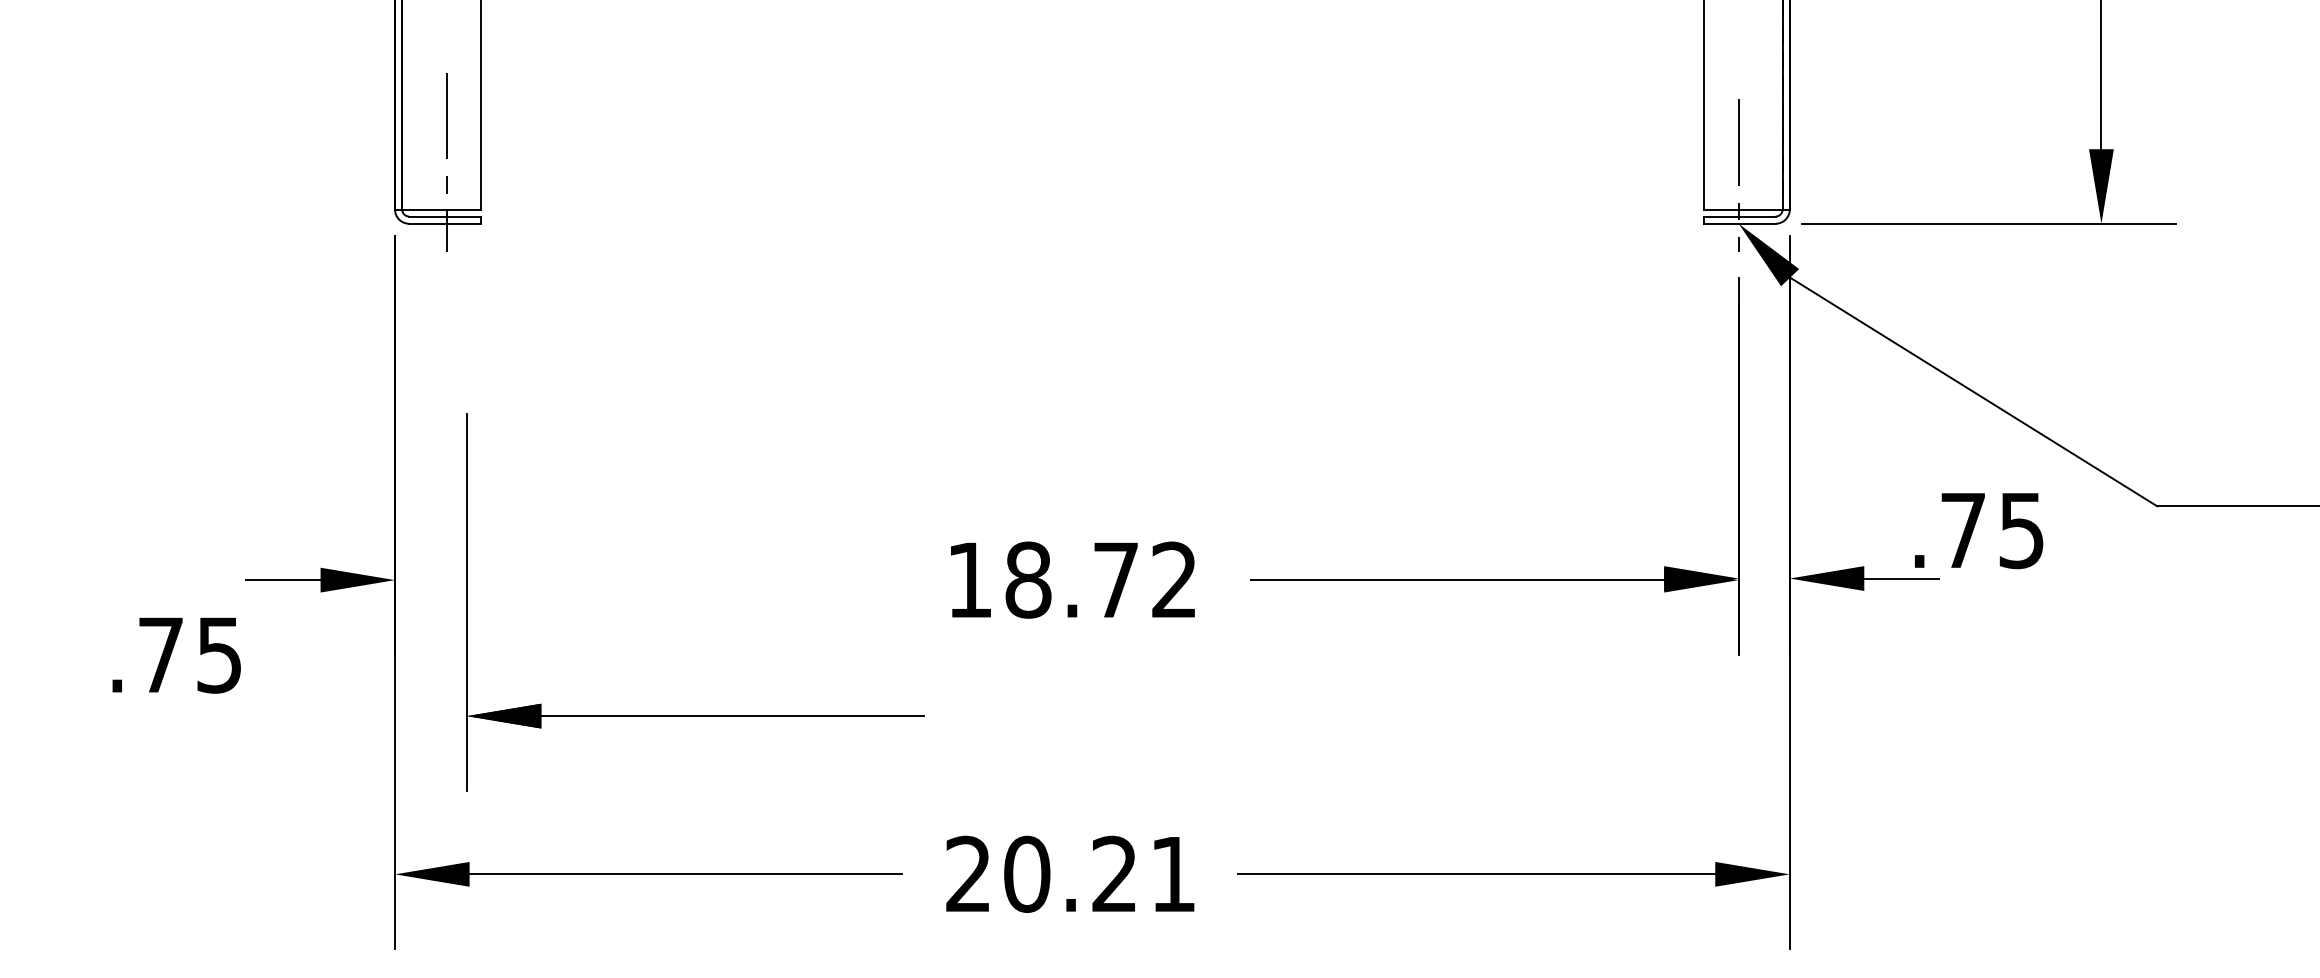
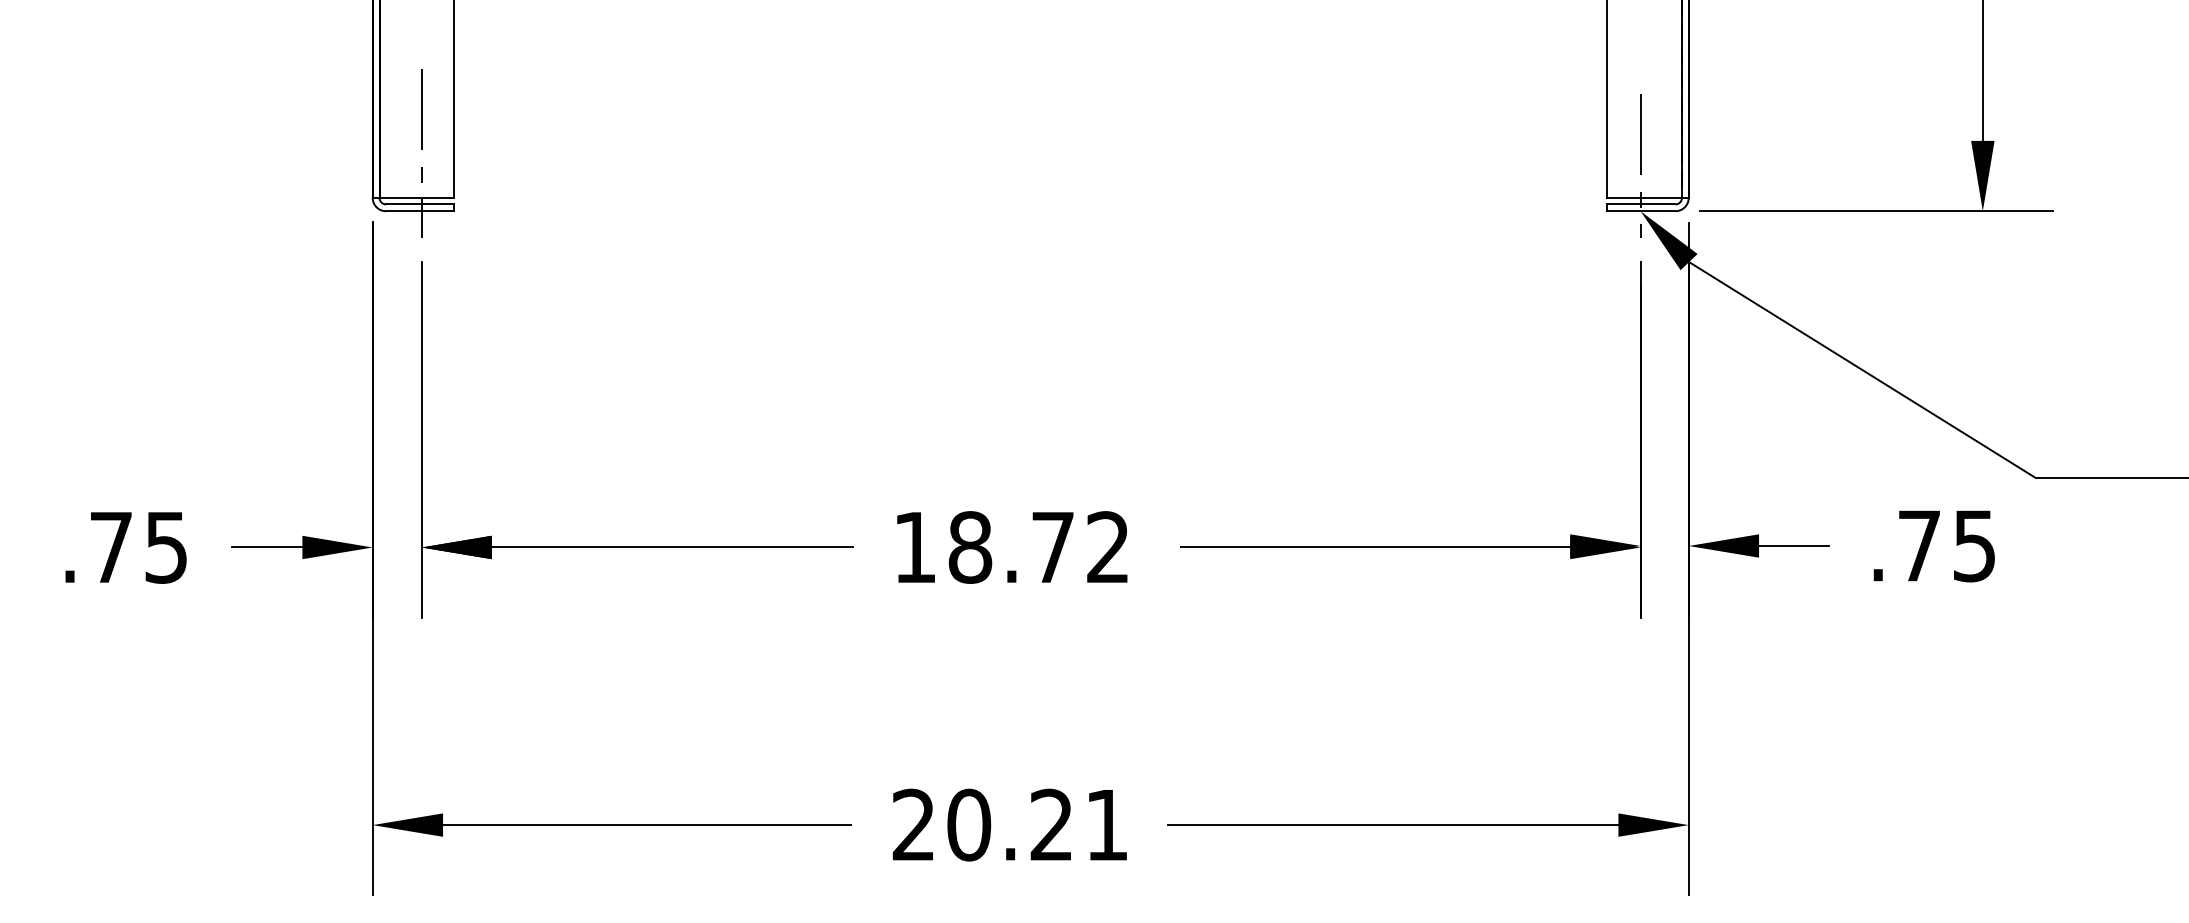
text: (1979, 531) -> (1934, 546), moved
text: (176, 655) -> (125, 547), moved
part: (695, 715) -> (637, 546), moved

